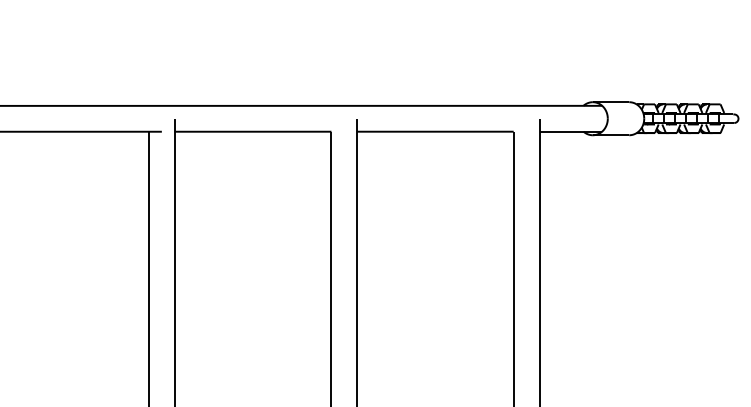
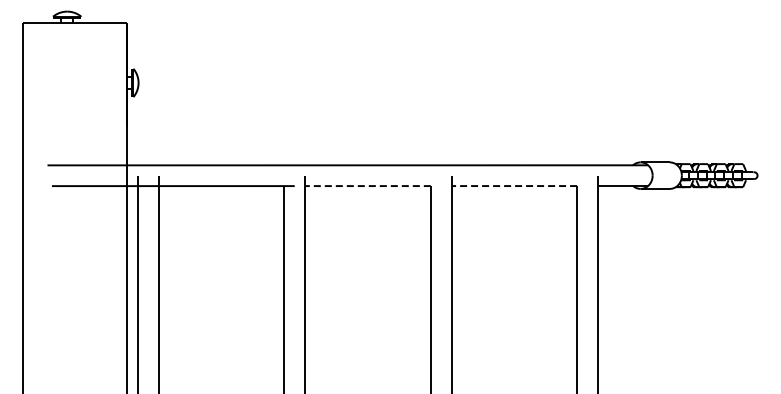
line: (252, 132) -> (367, 186), solid -> dashed
line: (435, 132) -> (514, 186), solid -> dashed

